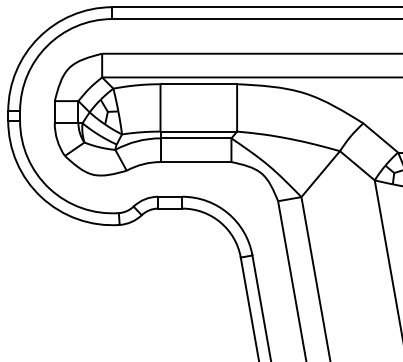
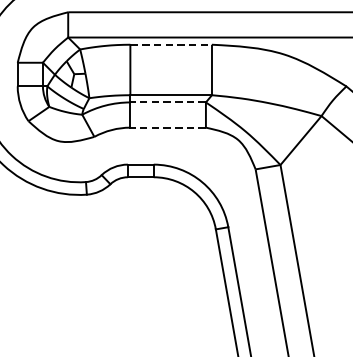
line: (199, 84) -> (171, 45), solid -> dashed
line: (195, 138) -> (167, 102), solid -> dashed
line: (195, 162) -> (167, 128), solid -> dashed

